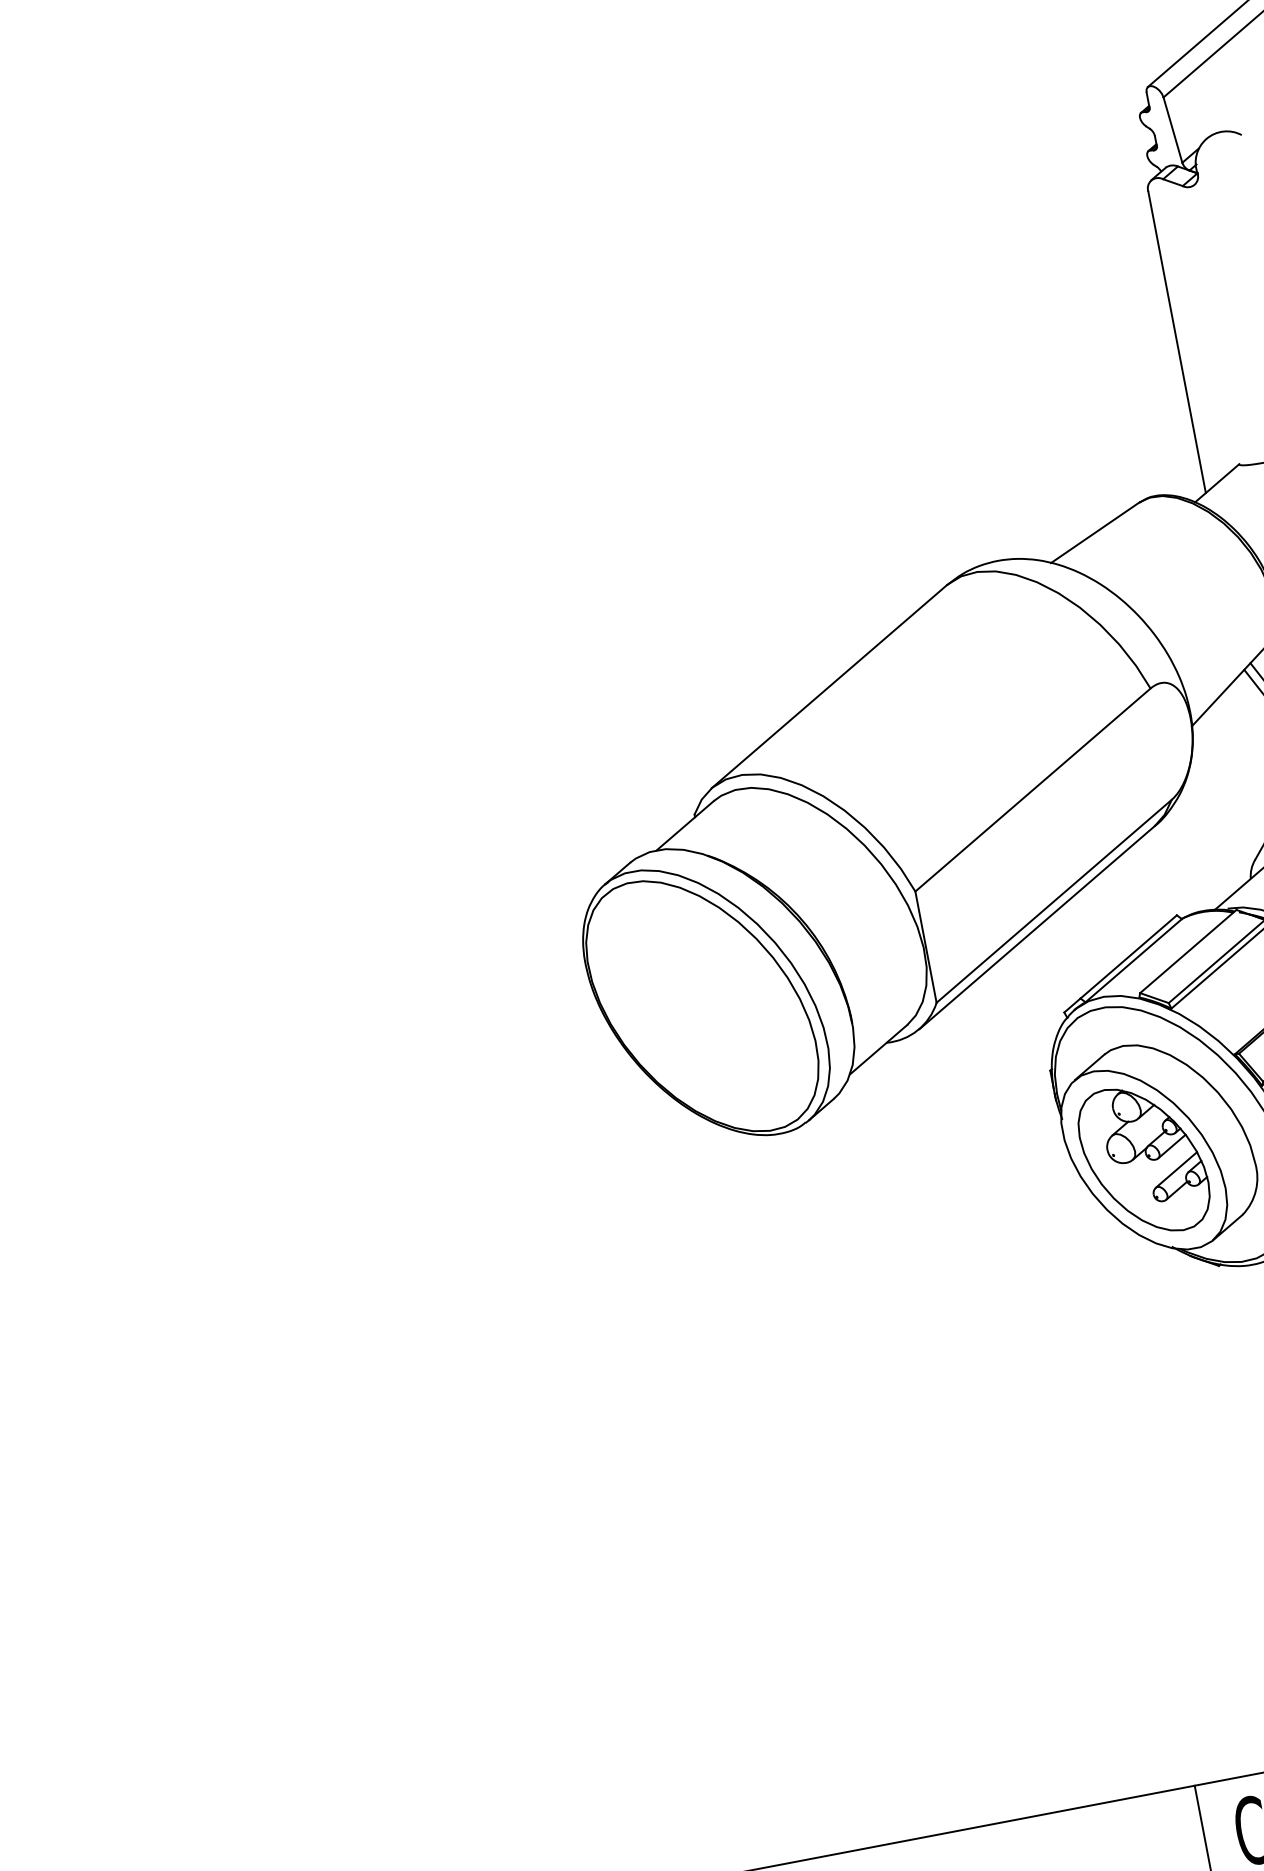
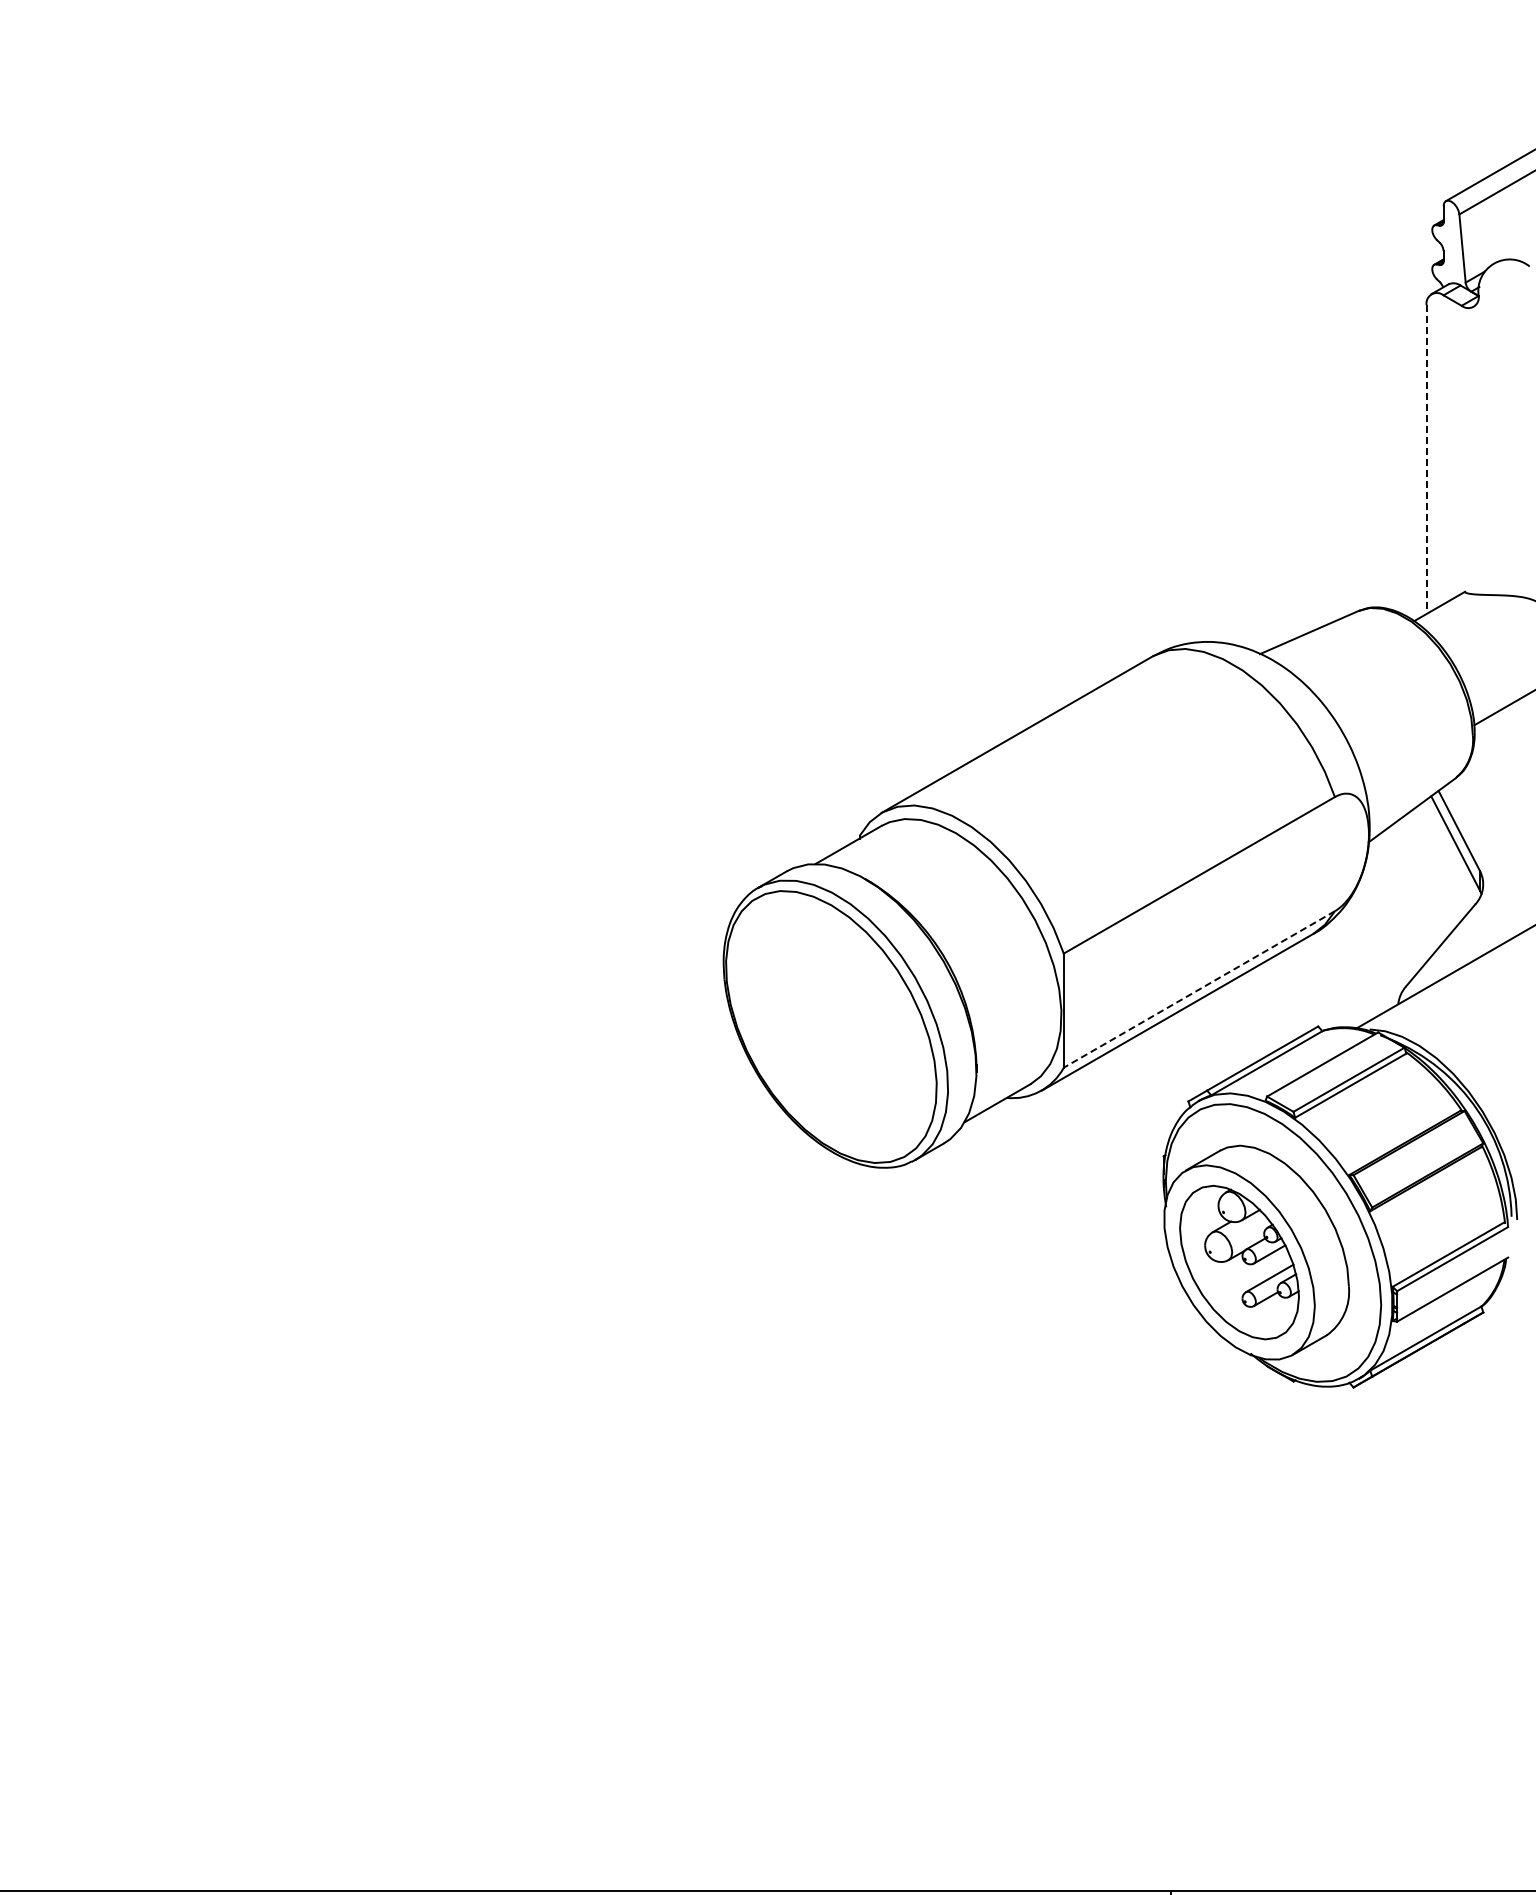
line: (1177, 343) -> (1426, 460), solid -> dashed
line: (1054, 901) -> (1199, 989), solid -> dashed

